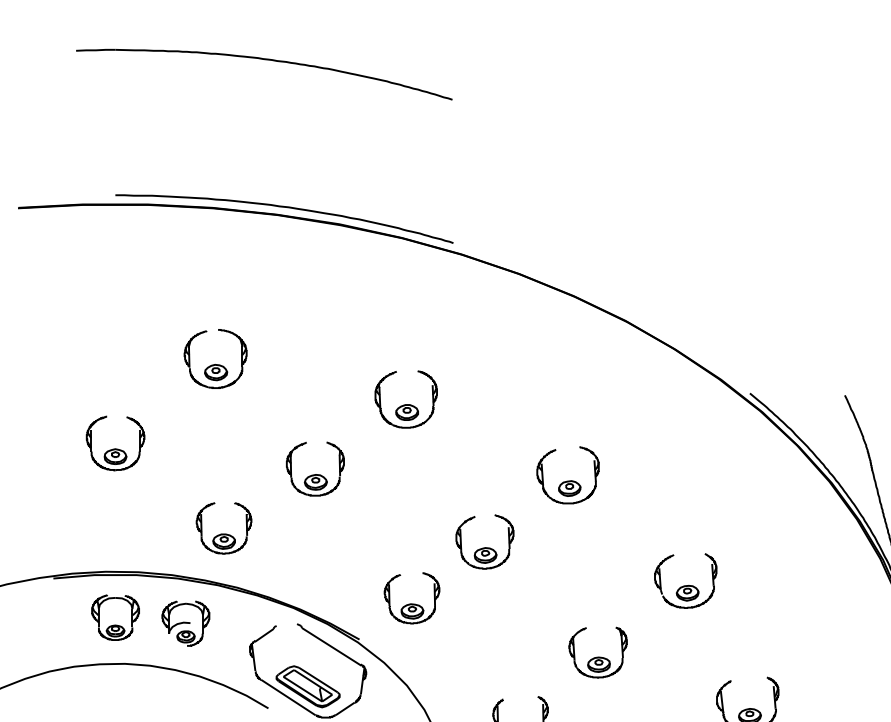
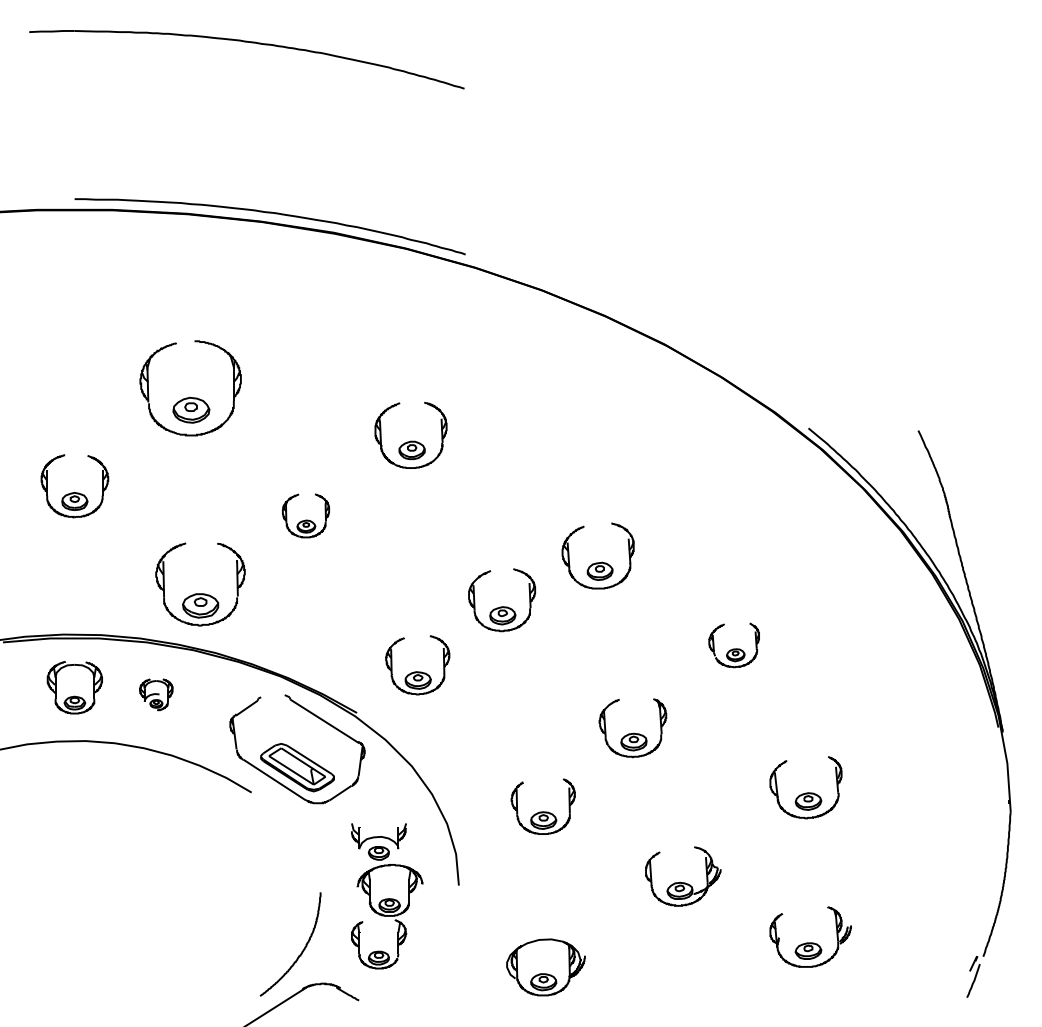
part: (215, 358) -> (190, 388), size x1.4
part: (314, 468) -> (305, 515), size x0.7
part: (567, 480) -> (597, 562), moved
part: (223, 528) -> (199, 584), size x1.4
part: (685, 581) -> (733, 645), size x0.7
part: (186, 623) -> (156, 694), size x0.6

